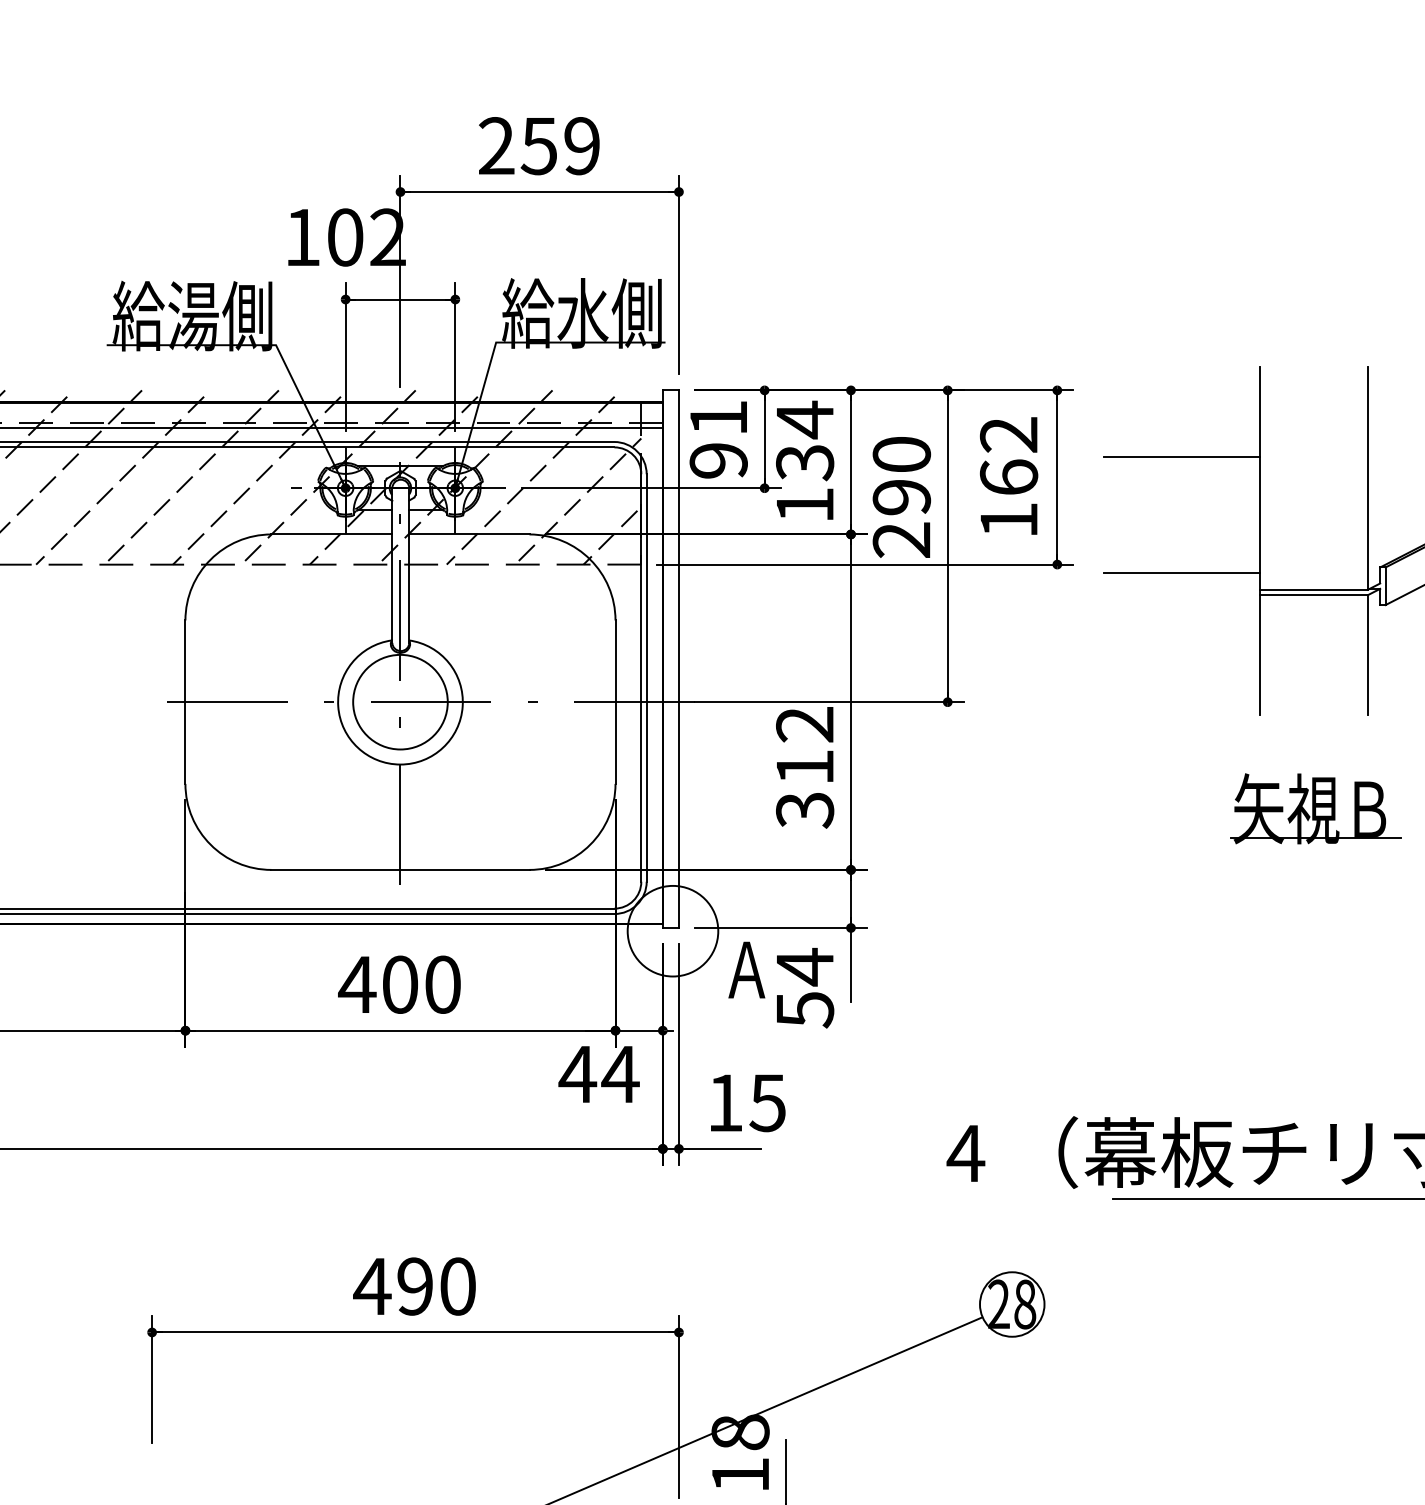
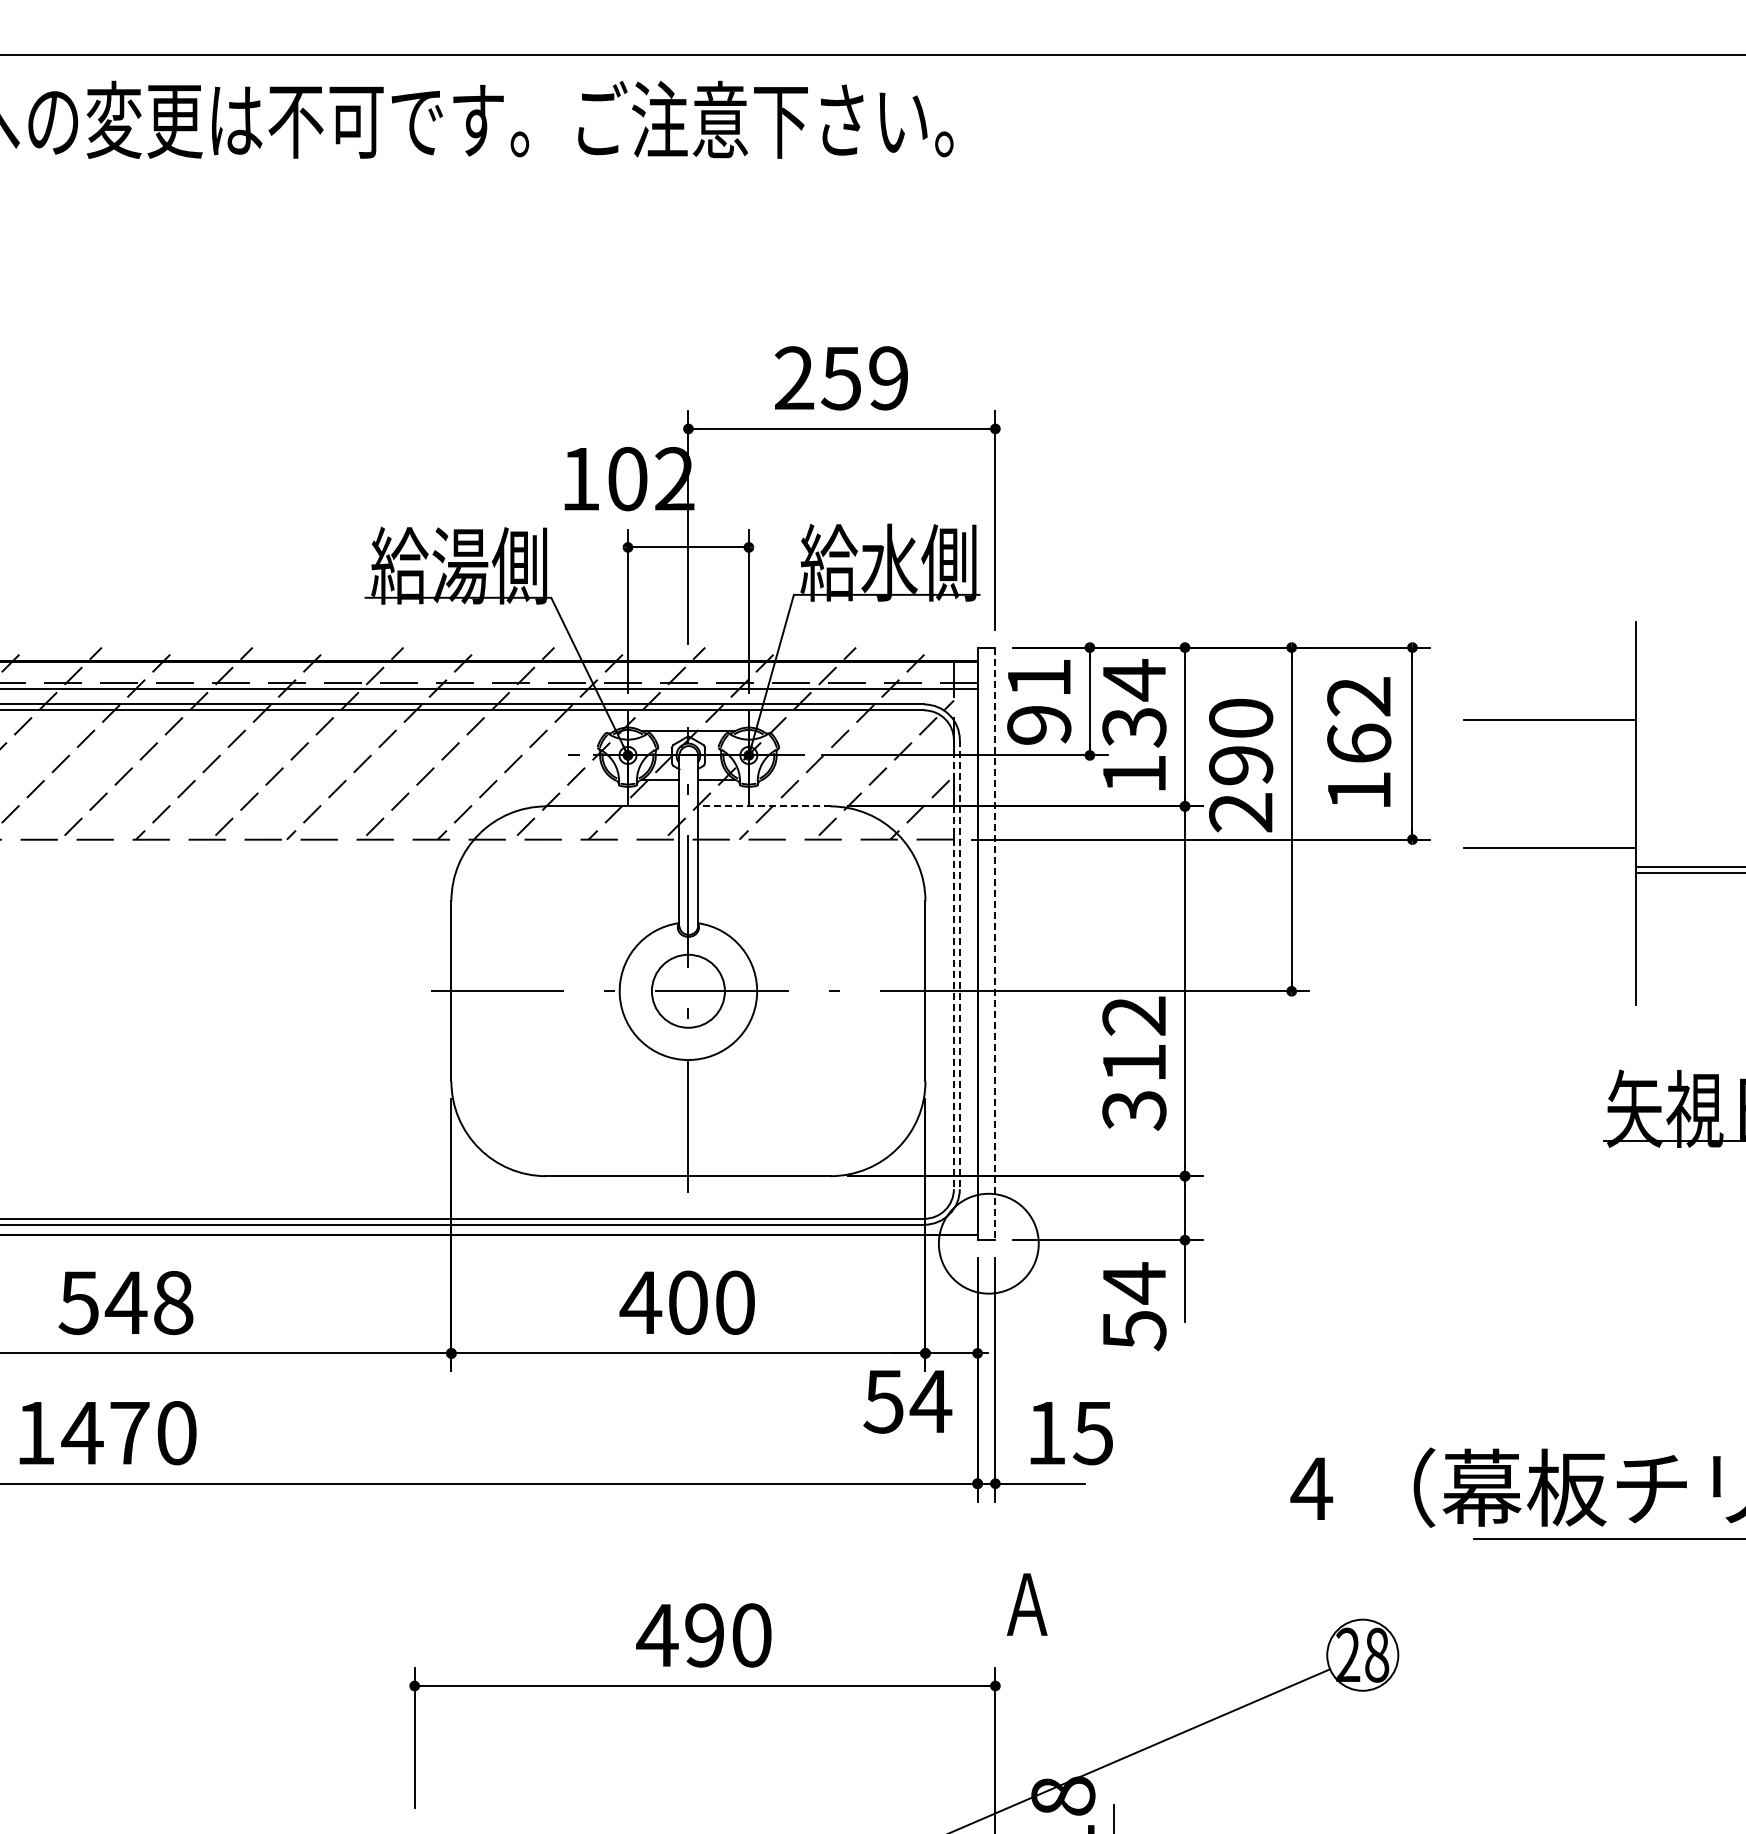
line: (468, 534) -> (763, 806), solid -> dashed
line: (679, 659) -> (995, 944), solid -> dashed
line: (640, 677) -> (953, 964), solid -> dashed
line: (646, 677) -> (959, 964), solid -> dashed
circle: (400, 702) -> (688, 991), size x0.7
text: (747, 970) -> (1027, 1604), moved
text: (577, 1074) -> (883, 1401), 44 -> 54

